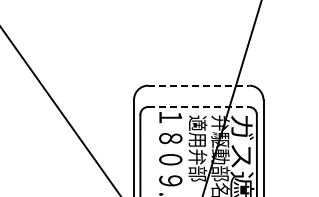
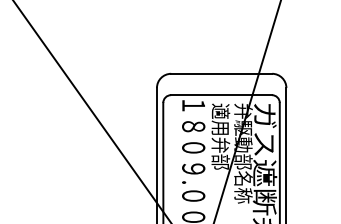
line: (199, 85) -> (222, 73), dashed -> solid
line: (199, 107) -> (222, 95), dashed -> solid

